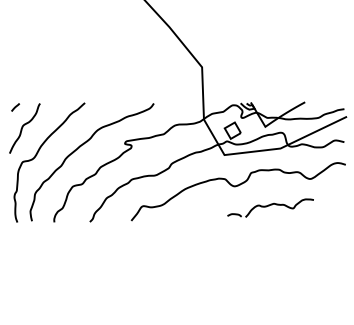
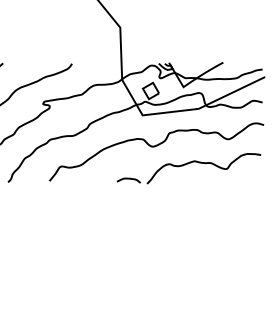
part: (270, 207) -> (188, 167), size x1.67

